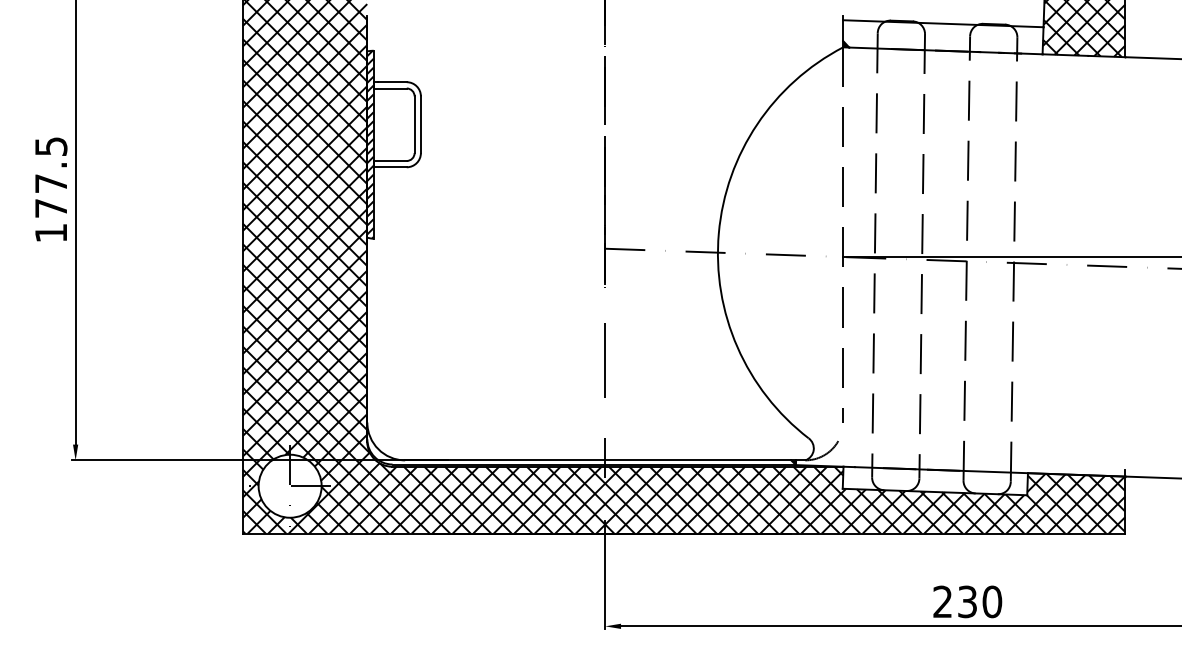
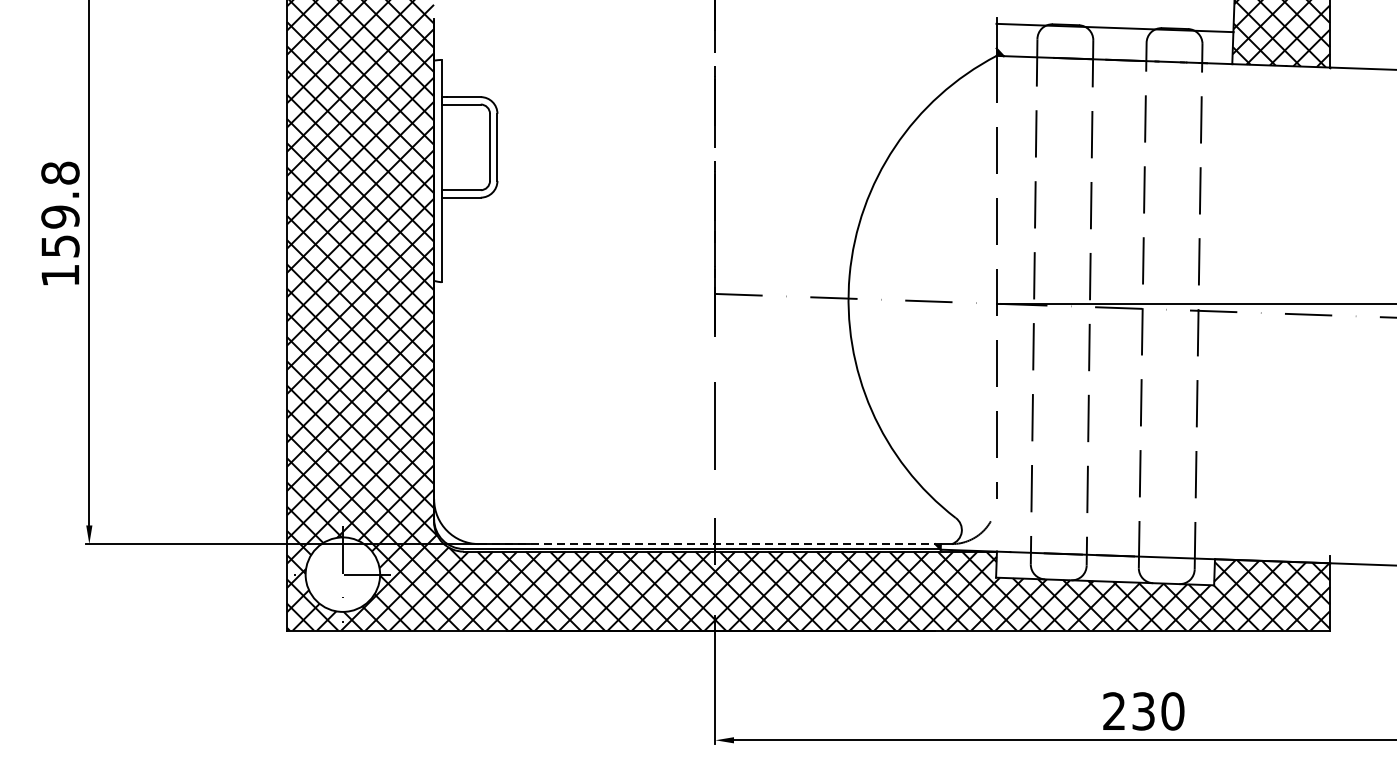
hatch: (370, 144) -> (437, 170), removed
text: (51, 176) -> (60, 208), 177.5 -> 159.8
line: (598, 460) -> (707, 544), solid -> dashed

